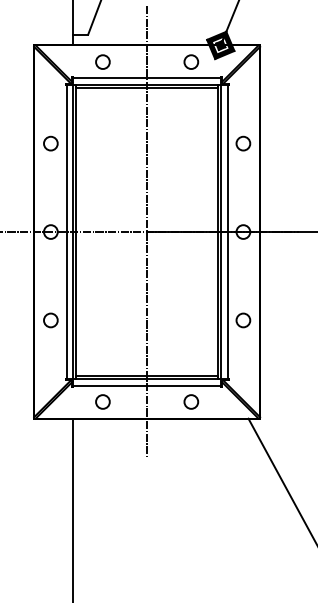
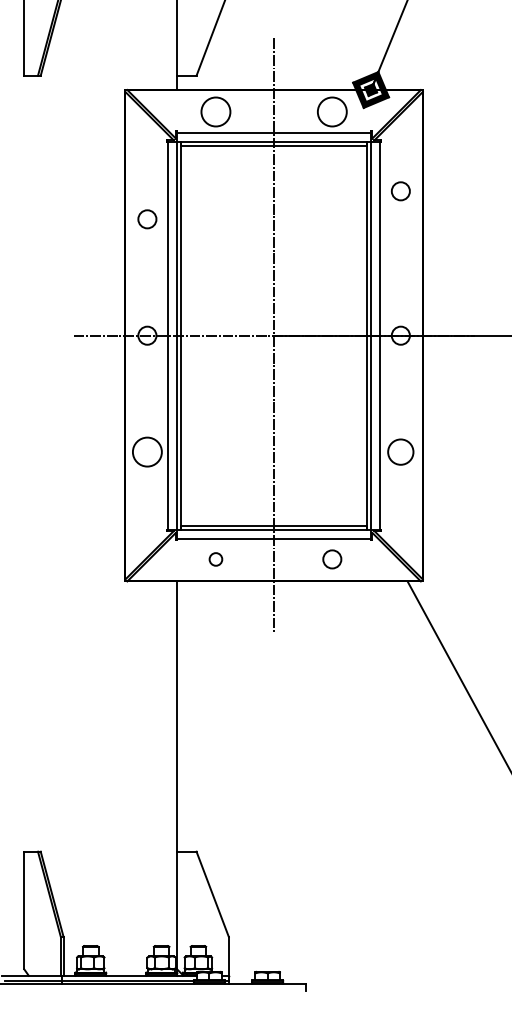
circle: (102, 61) -> (215, 111), size x1.6
circle: (191, 61) -> (332, 111), size x1.6
circle: (243, 143) -> (400, 191), moved
circle: (50, 320) -> (147, 452), size x1.6
circle: (243, 320) -> (400, 451), size x1.4
circle: (102, 402) -> (215, 559), size x0.7

